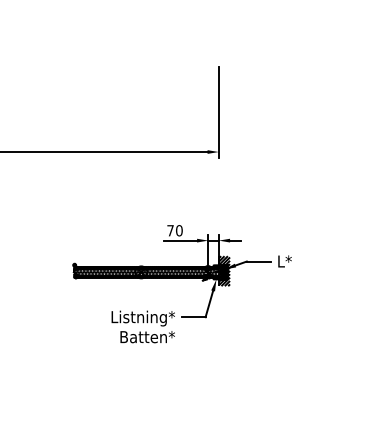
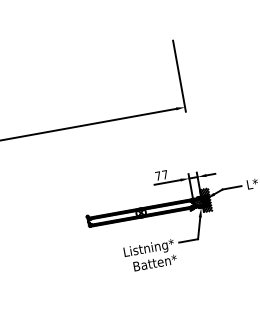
text: (179, 230) -> (165, 174), 70 -> 77
hatch: (141, 272) -> (141, 213), removed

